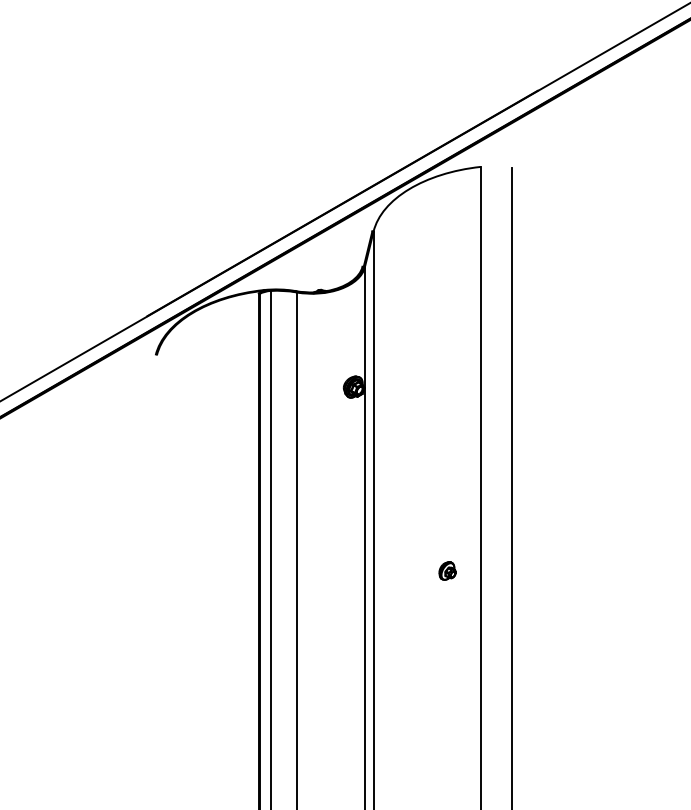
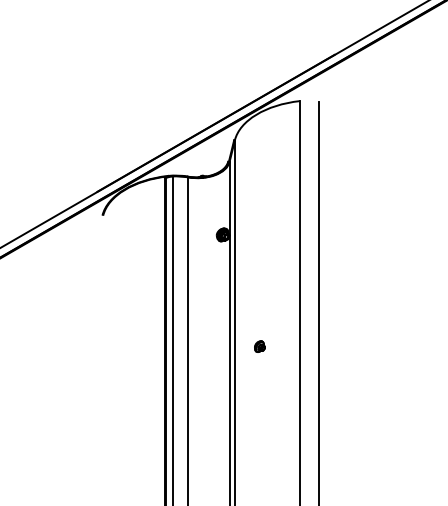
part: (447, 570) -> (259, 346), moved

